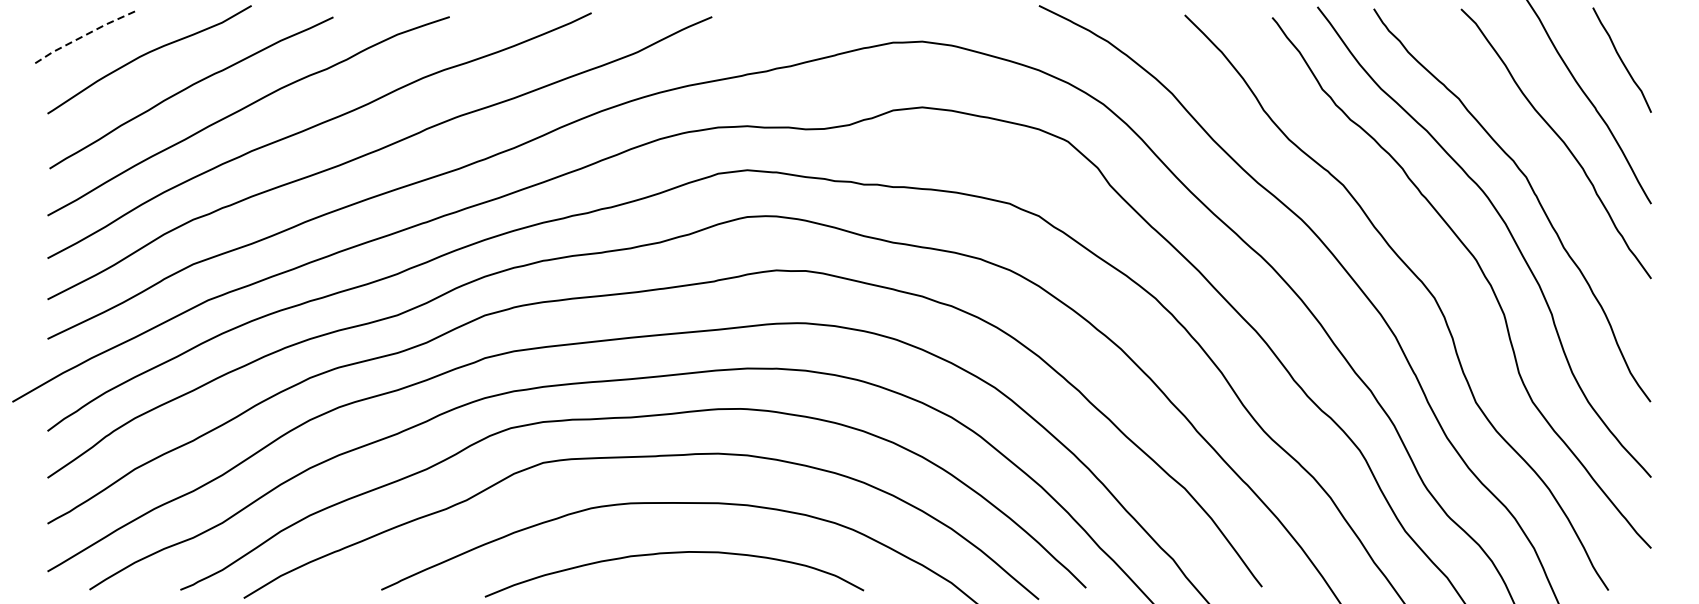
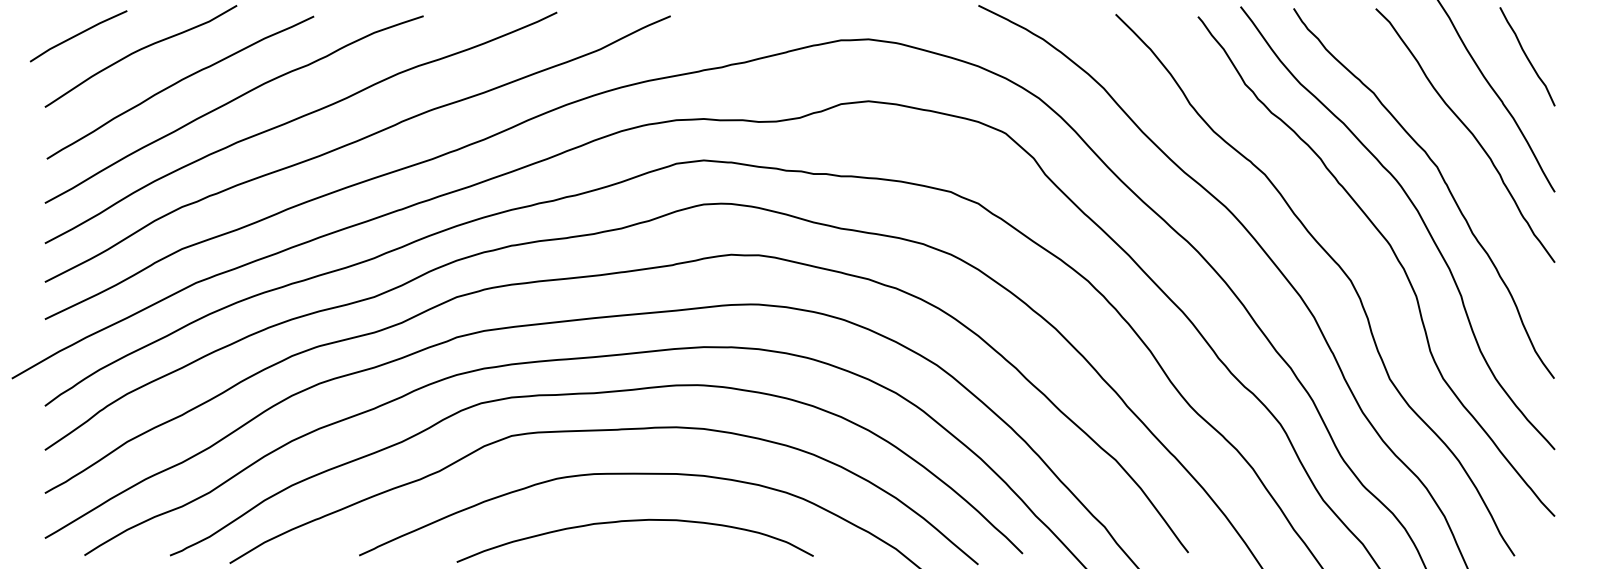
line: (82, 36) -> (77, 34), dashed -> solid

